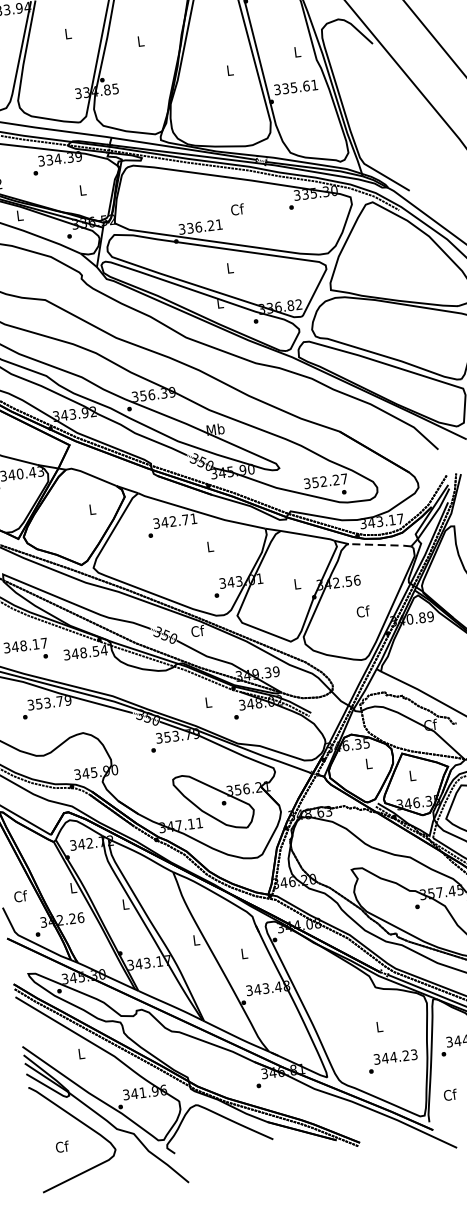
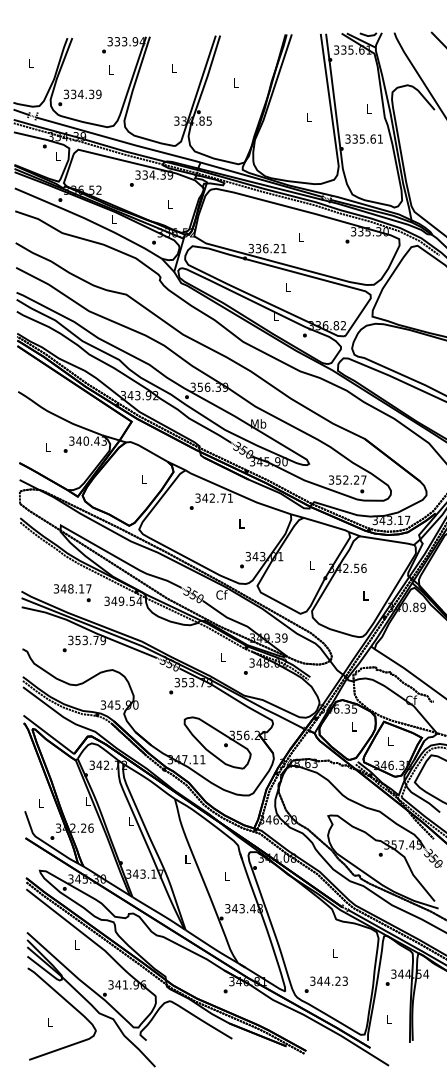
text: (237, 209) -> (300, 237), Cf -> L
line: (380, 544) -> (387, 540), dashed -> solid
text: (362, 611) -> (365, 595), Cf -> L
text: (83, 651) -> (121, 600), 348.54 -> 349.54
text: (20, 896) -> (41, 803), Cf -> L
text: (392, 1061) -> (325, 984), moved
text: (449, 1094) -> (388, 1019), Cf -> L
text: (62, 1146) -> (50, 1022), Cf -> L

